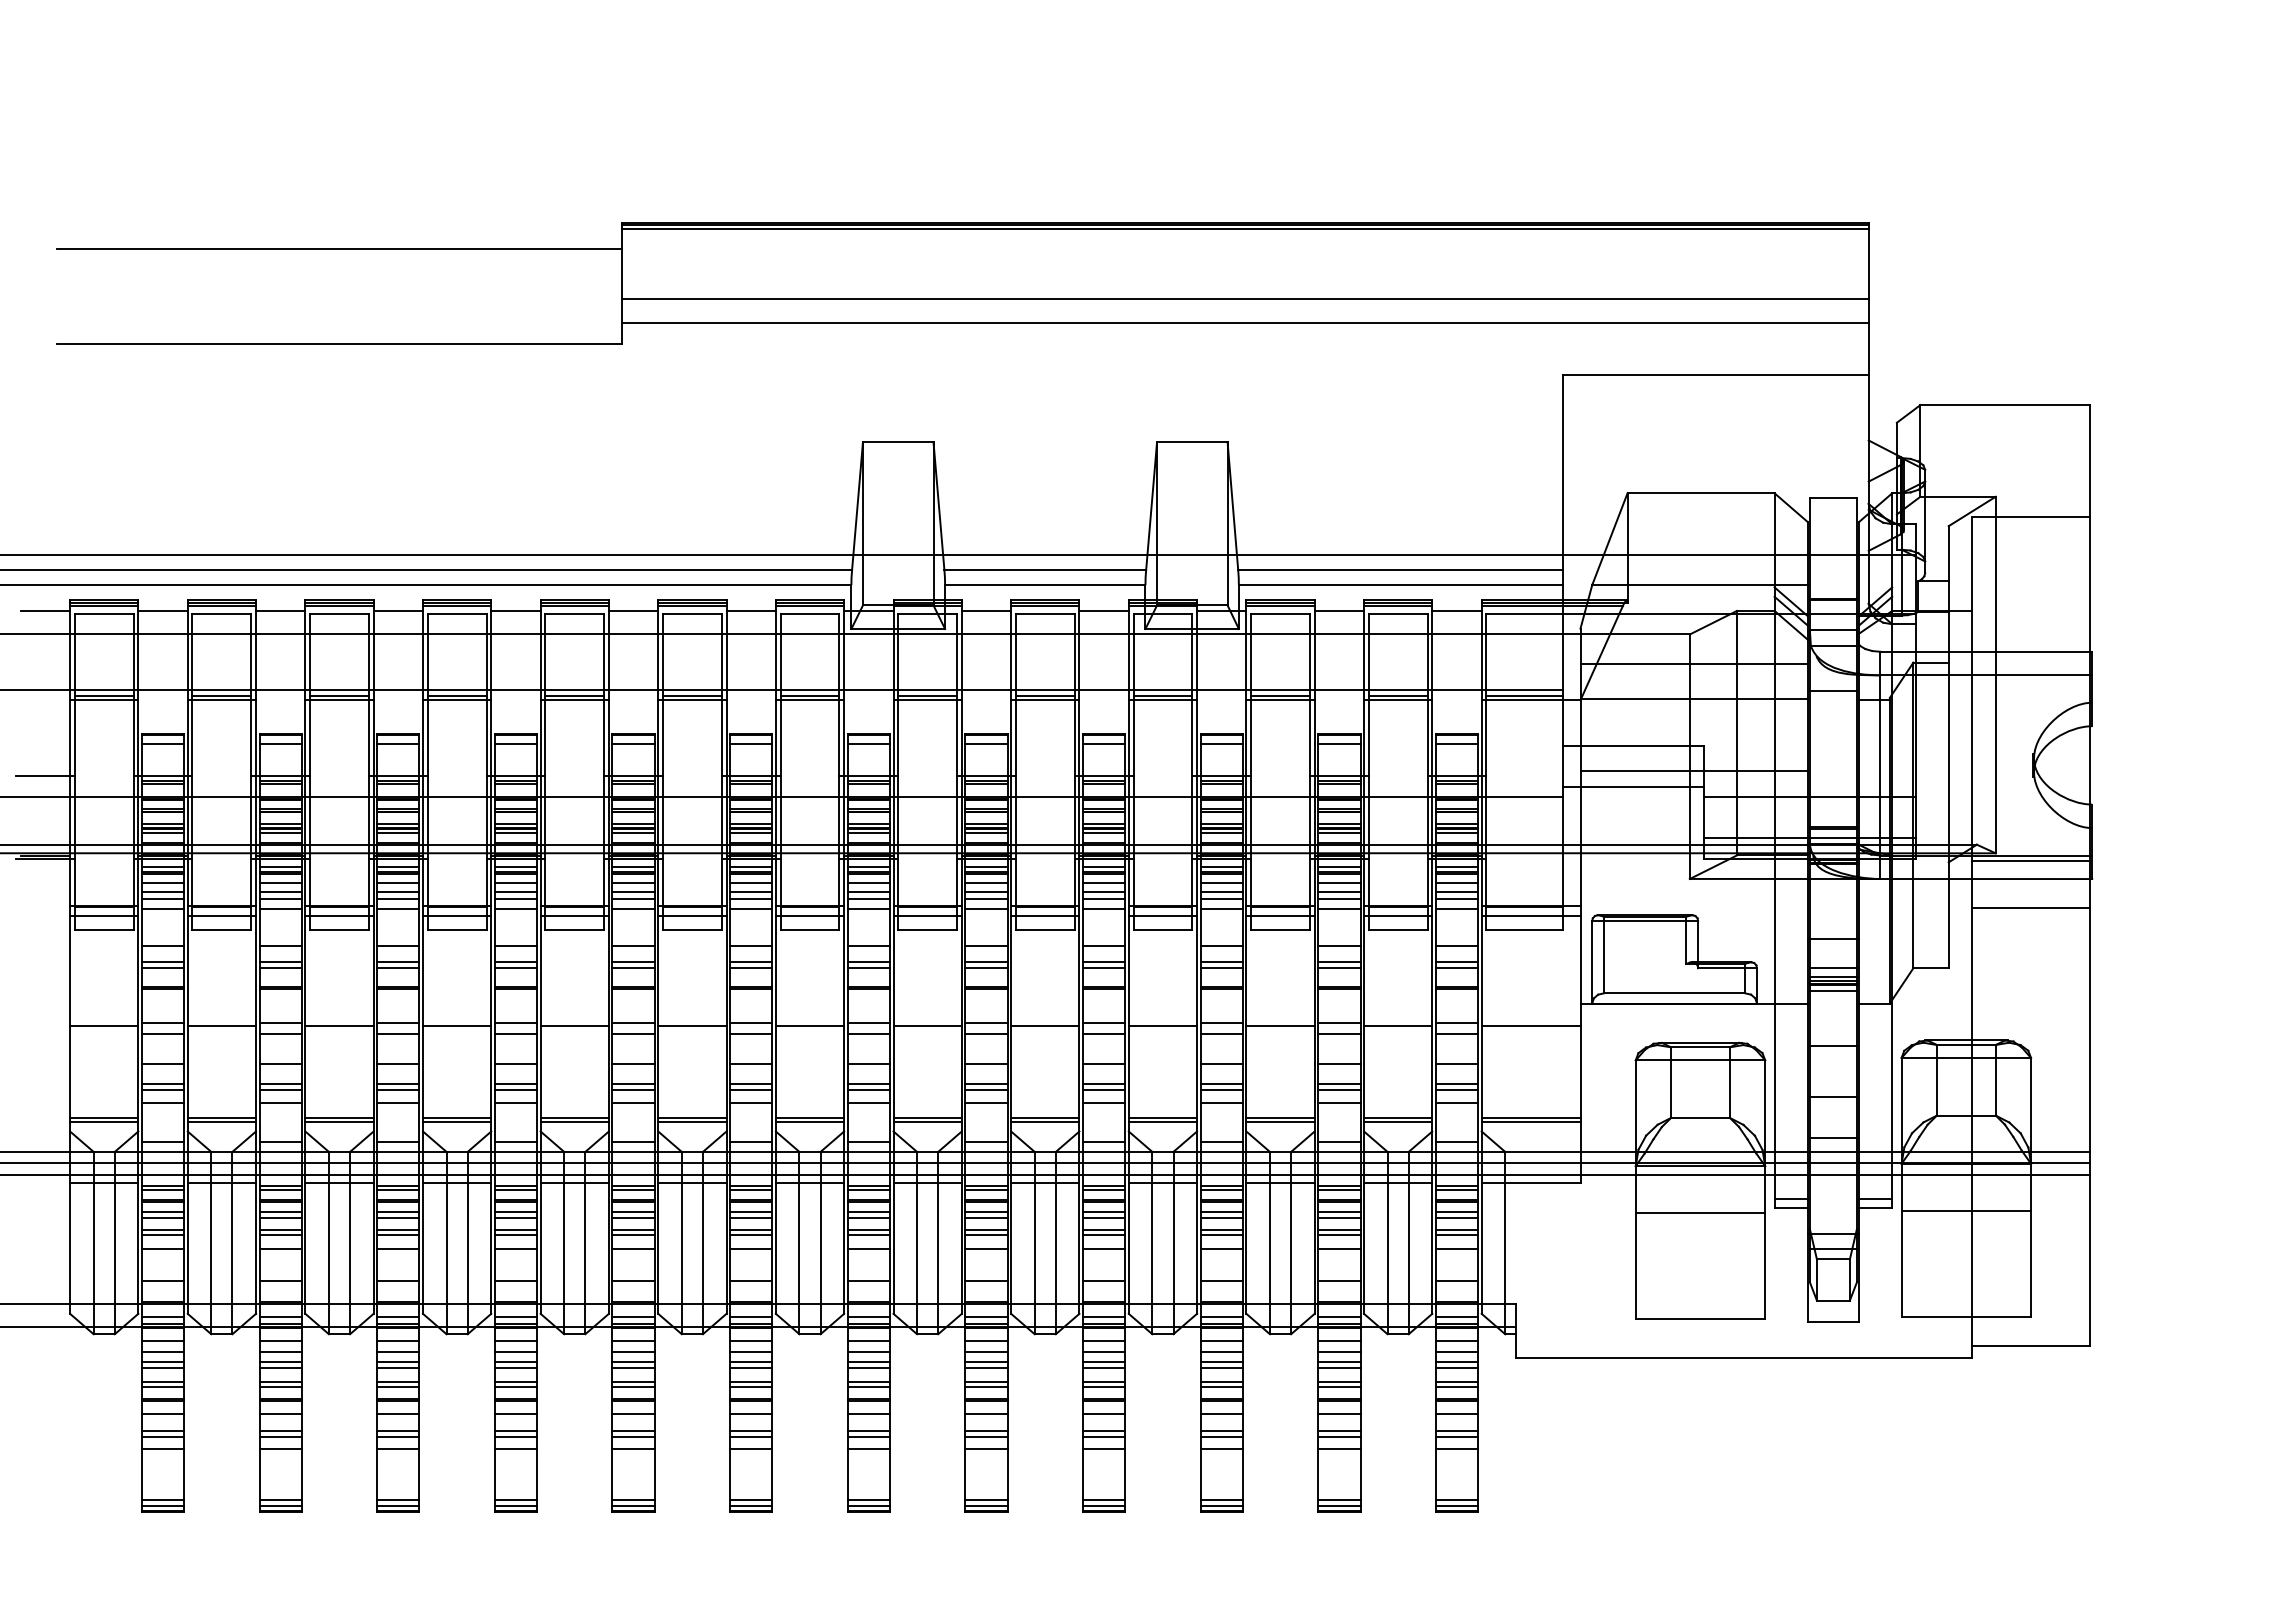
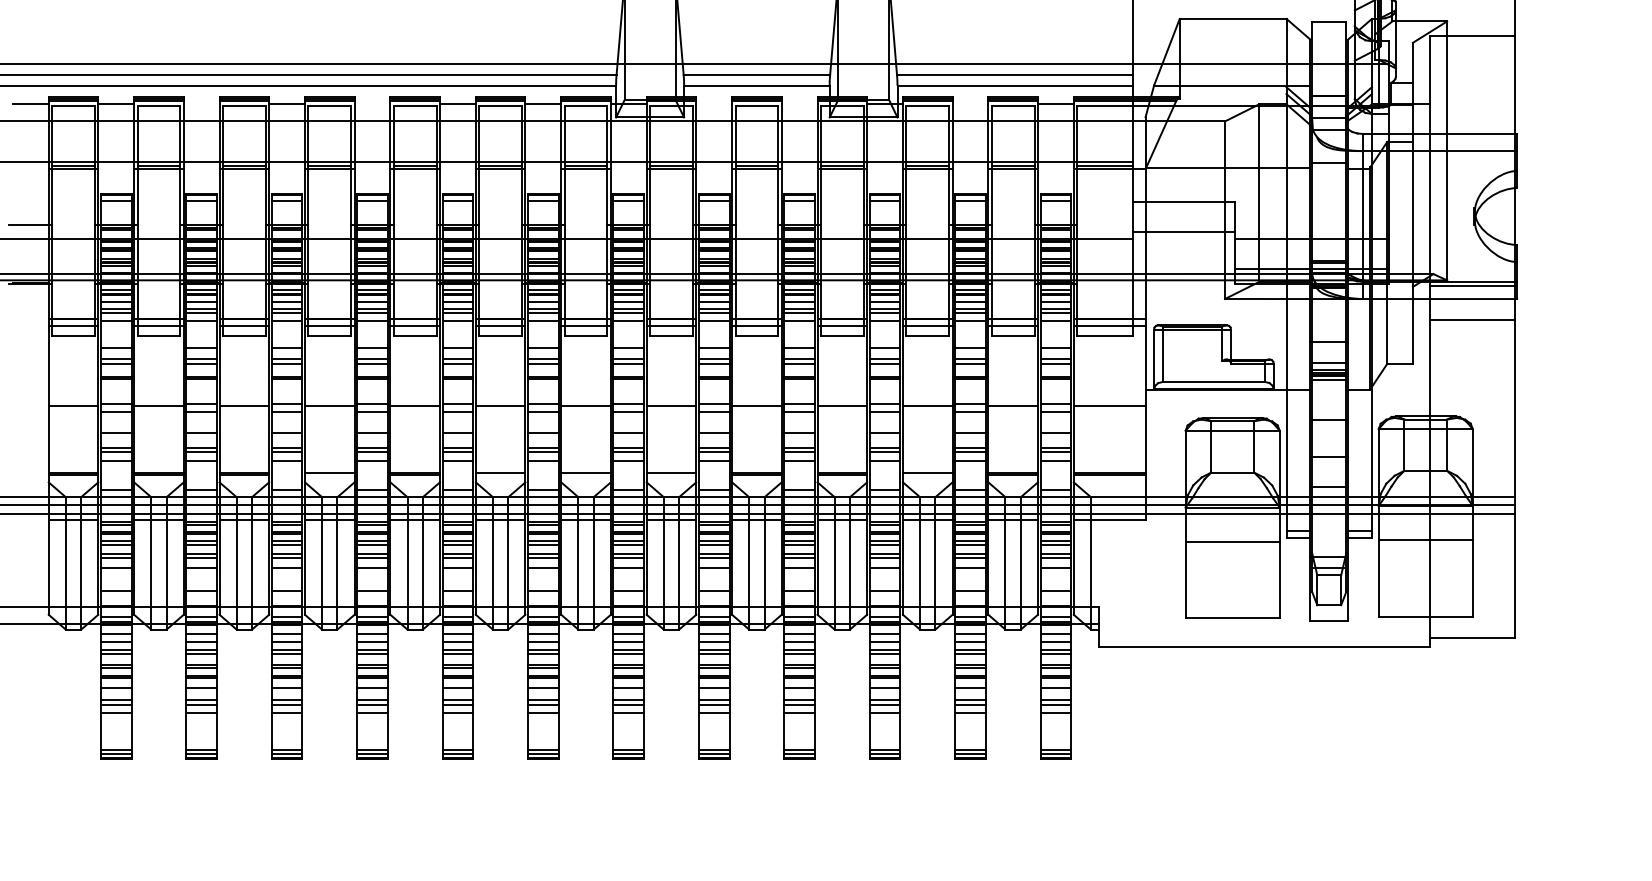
line: (280, 610) -> (201, 104), removed
line: (515, 610) -> (372, 104), removed
line: (986, 610) -> (714, 104), removed
line: (1103, 610) -> (799, 104), removed
line: (1339, 610) -> (970, 104), removed
line: (1693, 663) -> (1227, 142), removed
line: (1693, 771) -> (1227, 220), removed
line: (457, 1121) -> (330, 475), removed
line: (692, 1121) -> (500, 475), removed
line: (809, 1121) -> (585, 475), removed
line: (927, 1121) -> (671, 475), removed
line: (1280, 1121) -> (927, 475), removed

